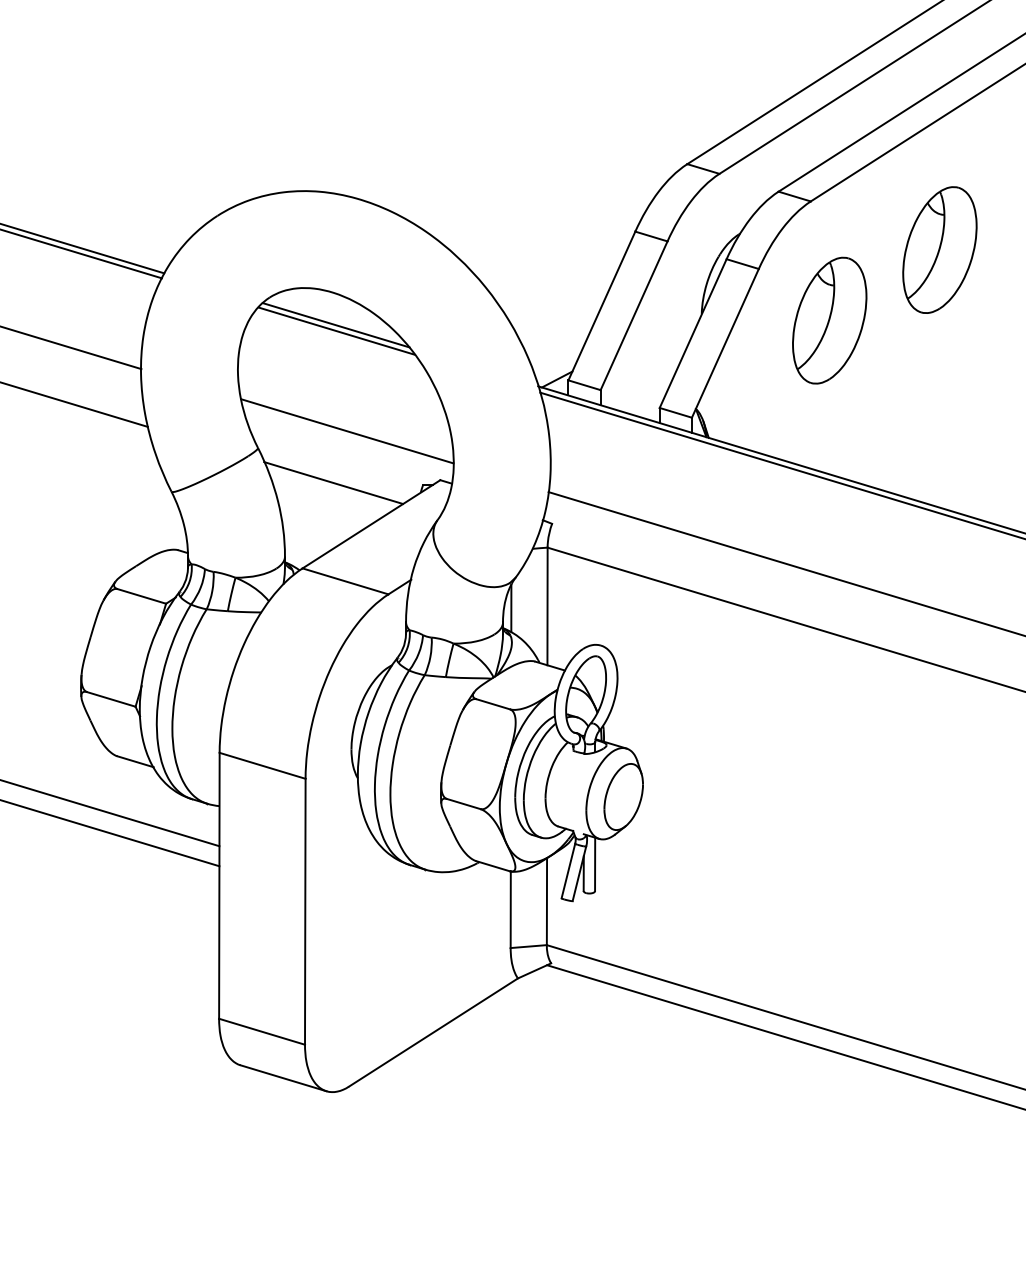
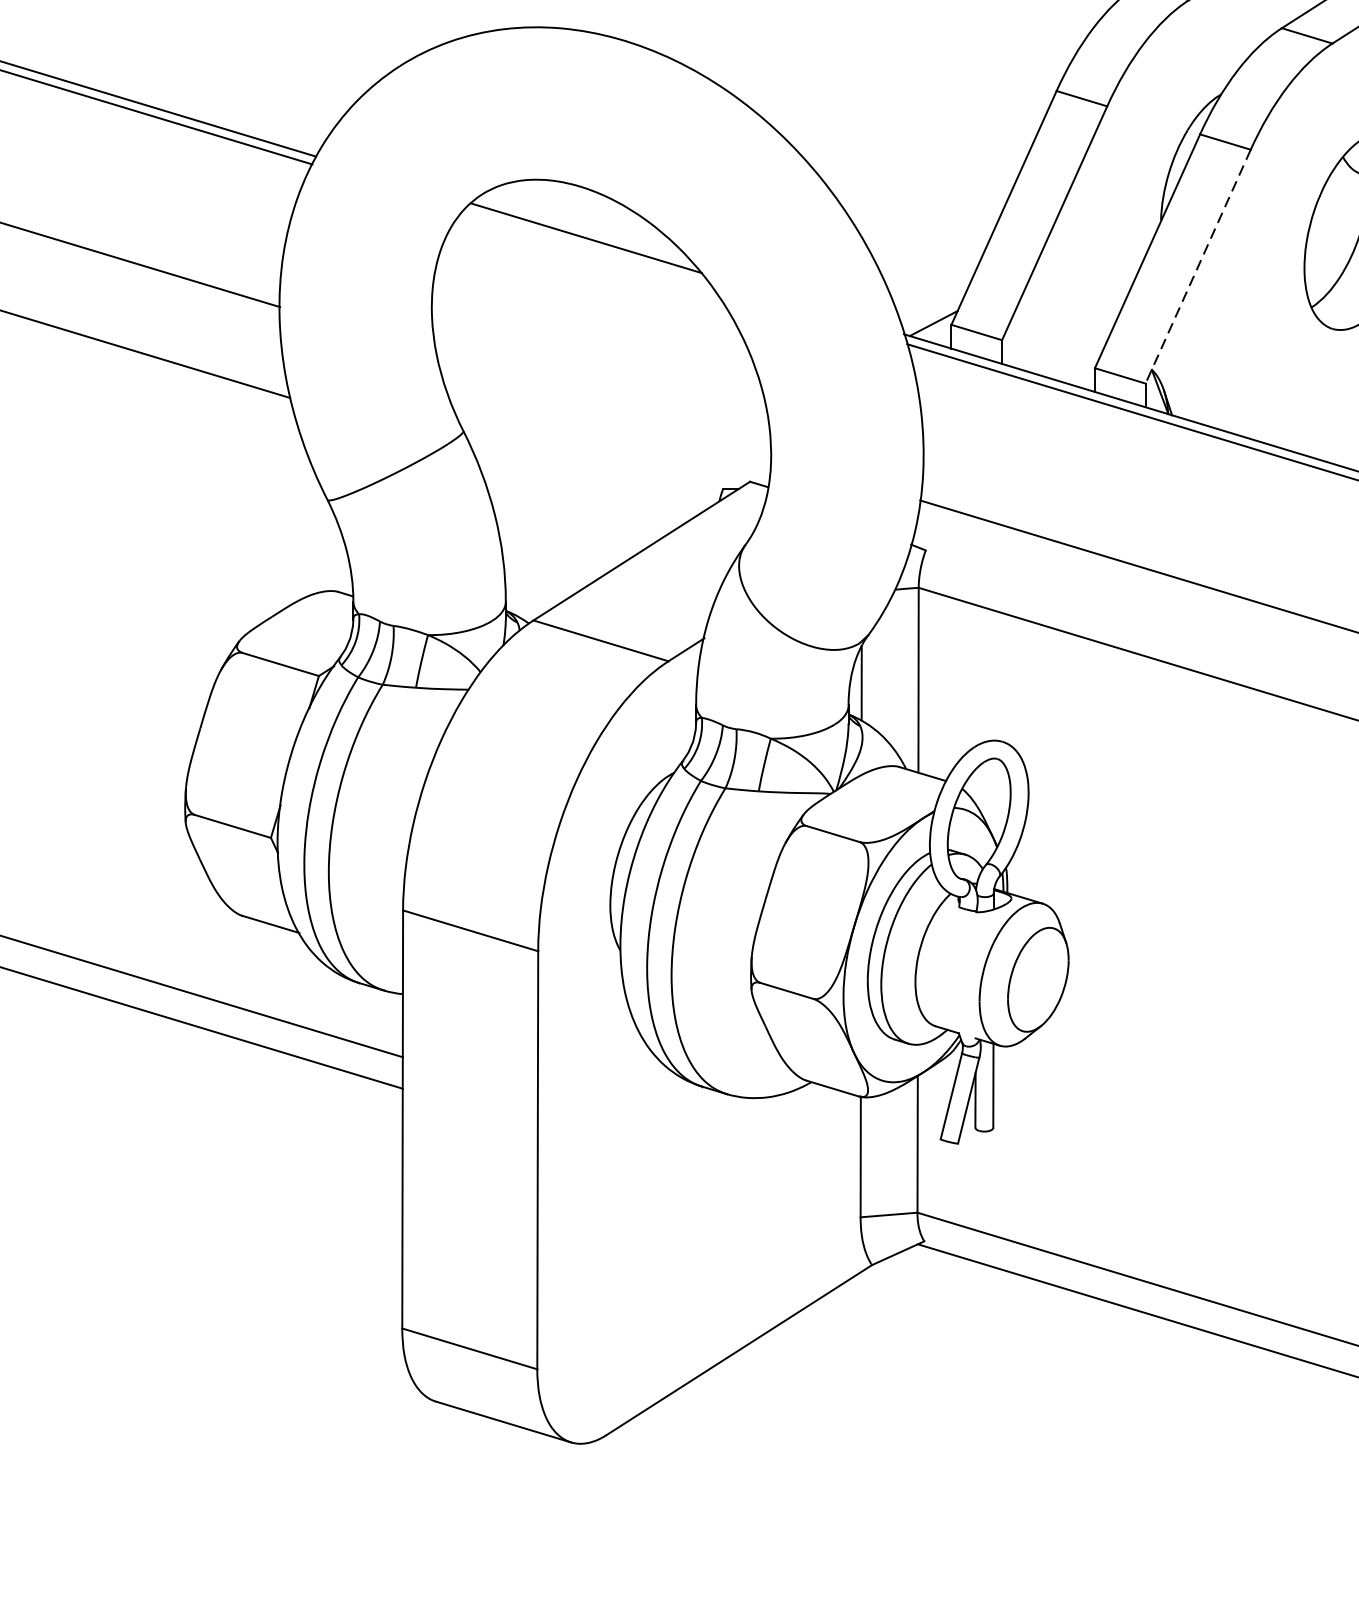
line: (336, 330) -> (586, 246), removed
line: (725, 343) -> (1198, 266), solid -> dashed
line: (347, 431) -> (604, 405), removed
line: (333, 483) -> (582, 486), removed

